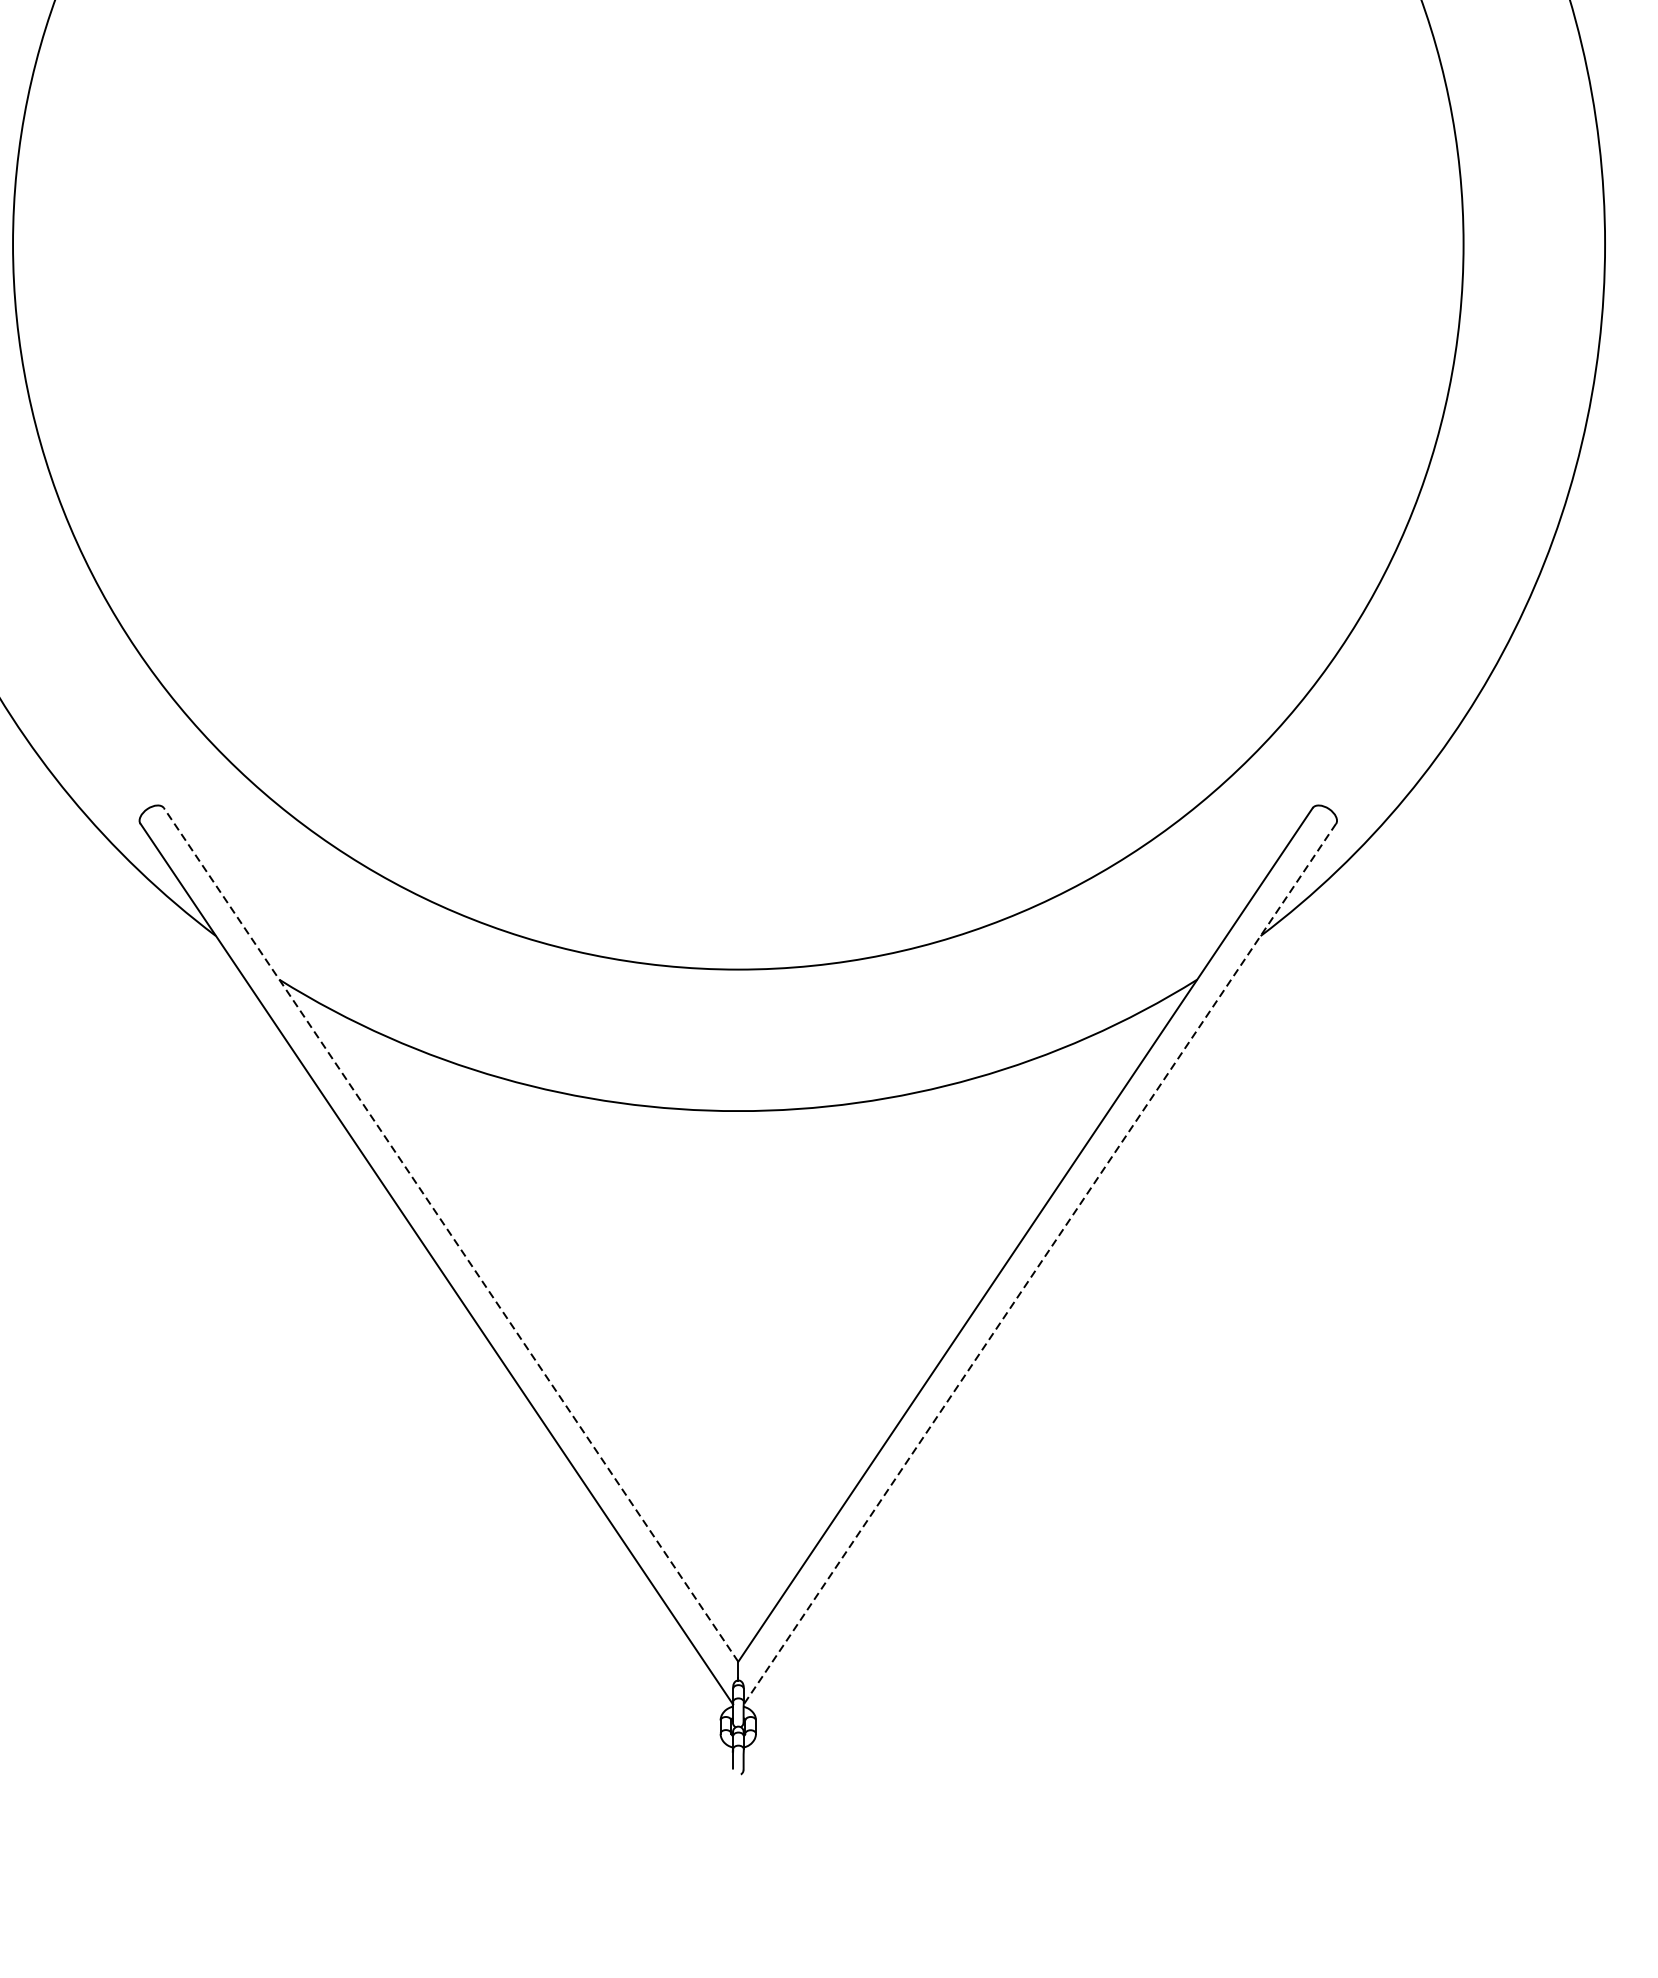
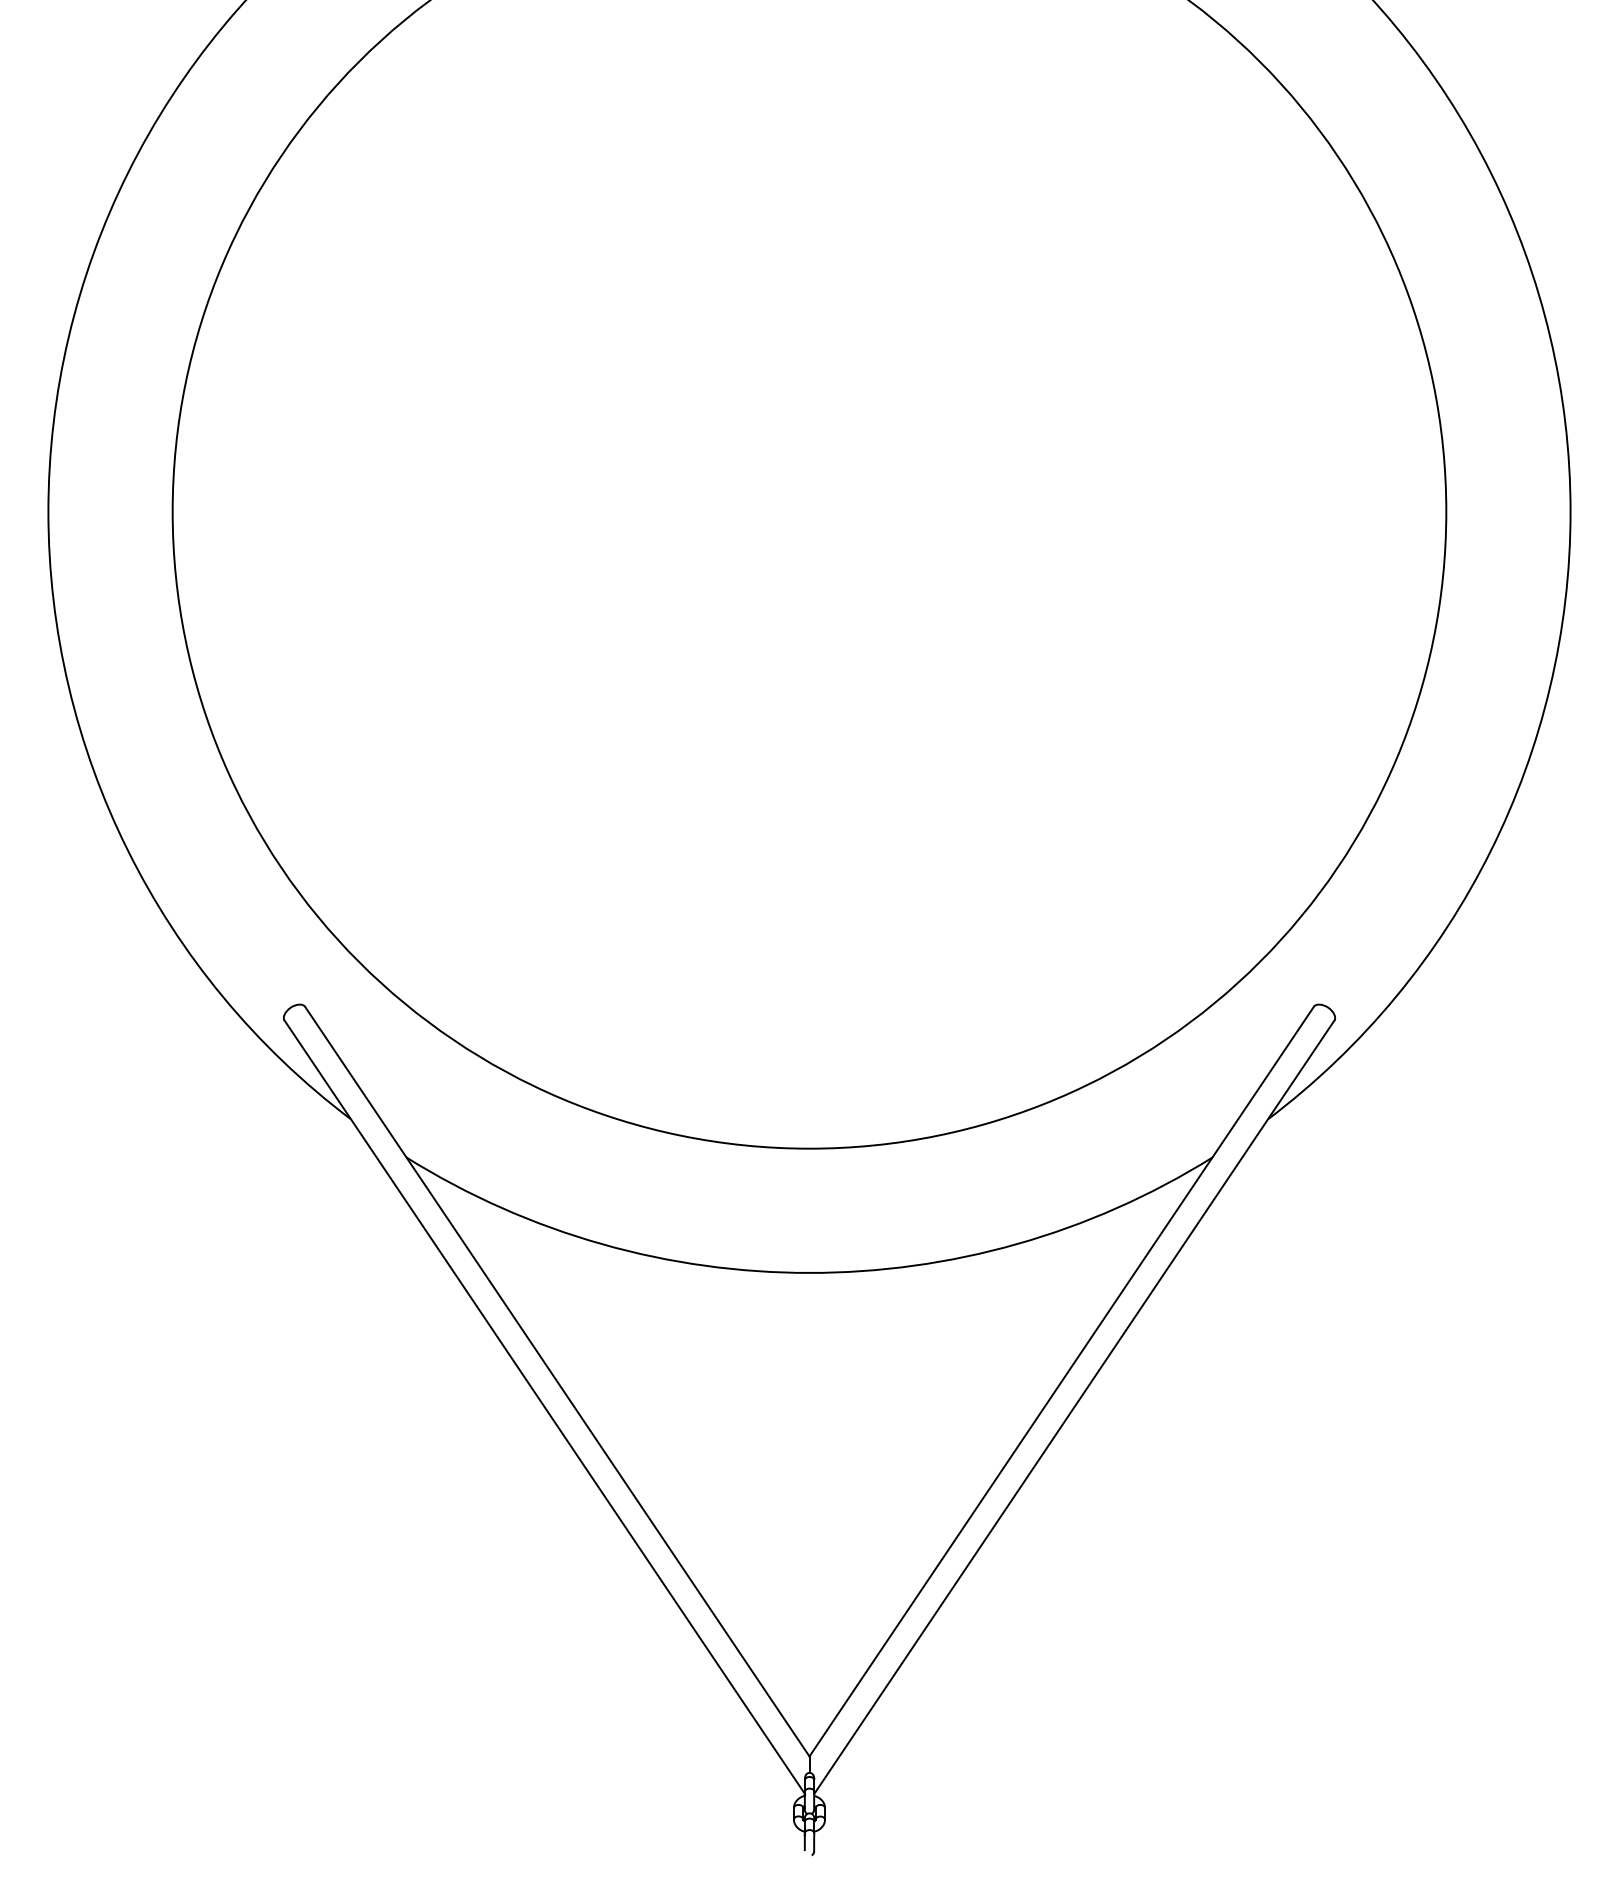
line: (451, 1234) -> (557, 1381), dashed -> solid
line: (1040, 1264) -> (1074, 1407), dashed -> solid

